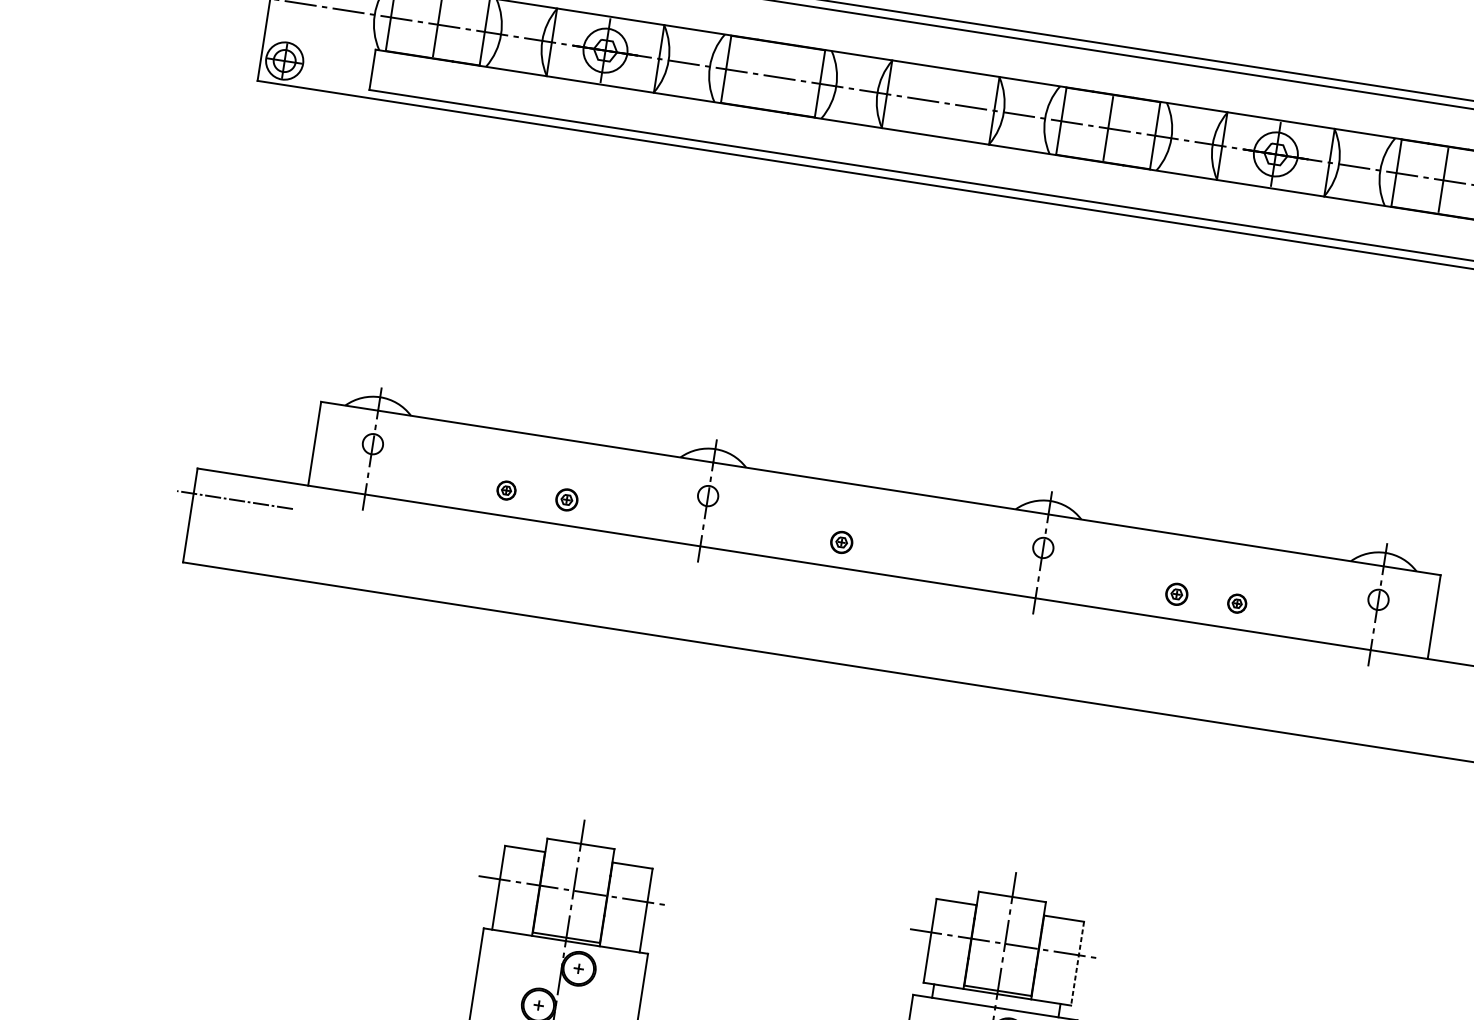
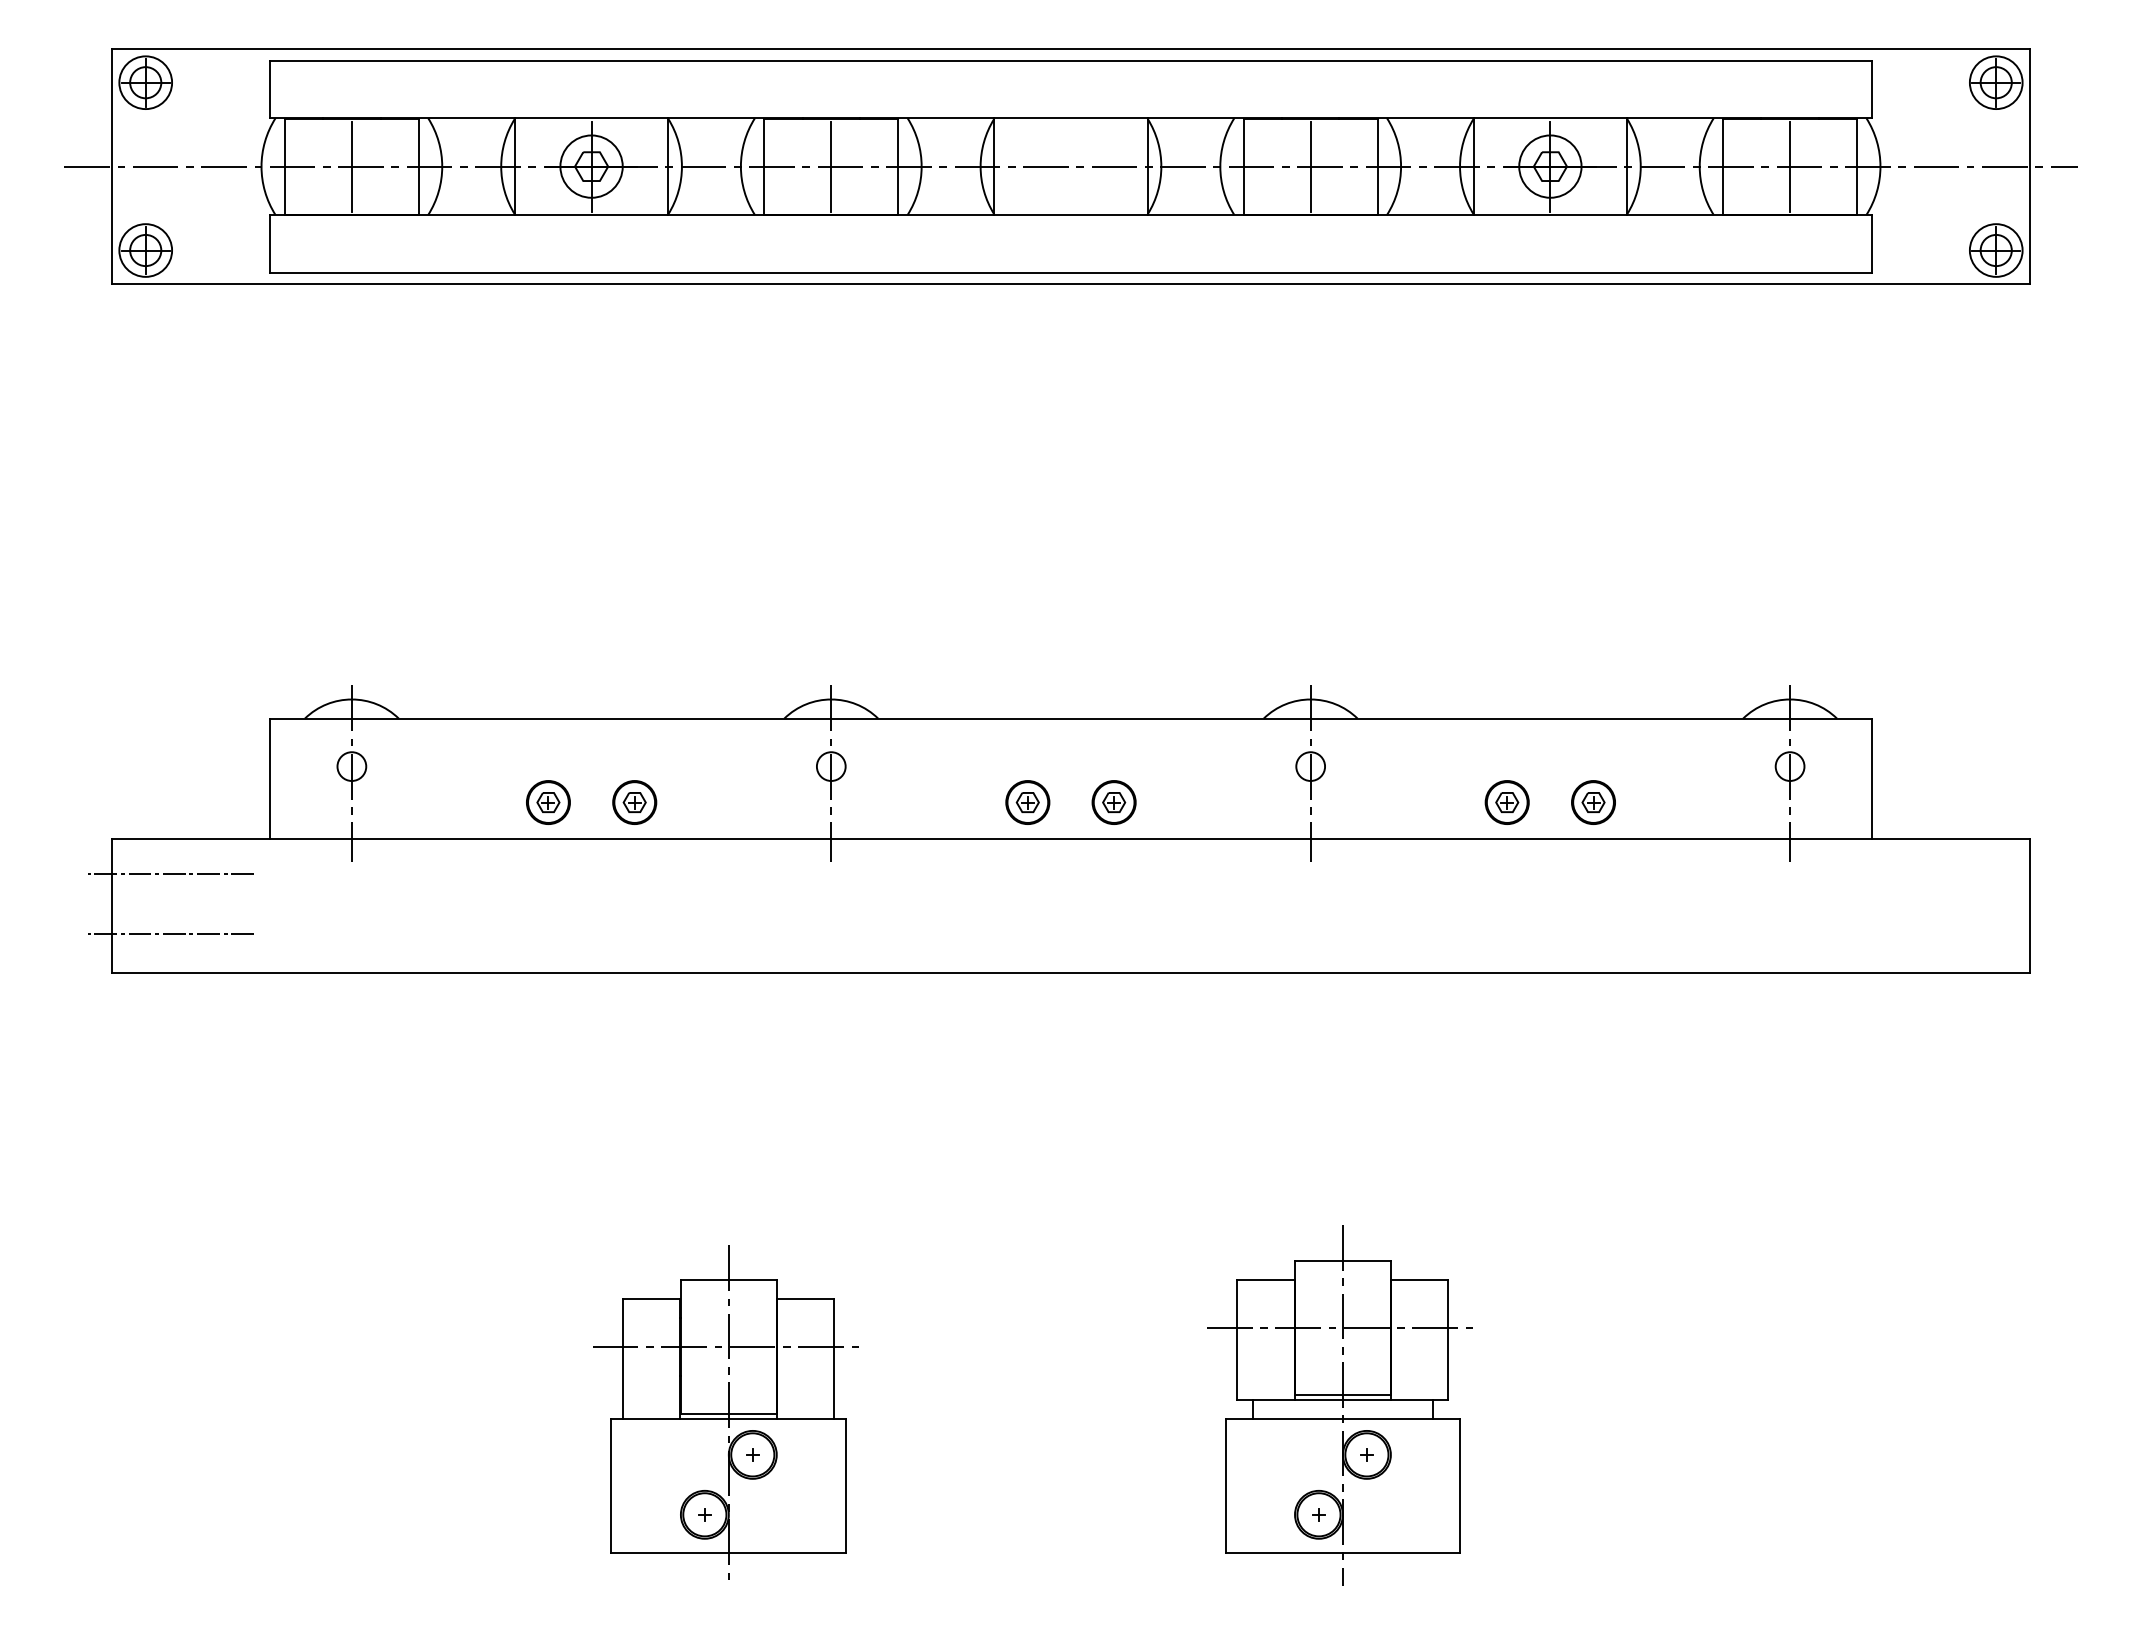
line: (773, 76) -> (831, 166), added
part: (506, 490) -> (548, 802), size x1.67
part: (566, 499) -> (634, 802), size x1.43
line: (228, 542) -> (171, 934), added
part: (841, 542) -> (1027, 802), size x1.43
part: (901, 551) -> (1113, 802), added
part: (1176, 594) -> (1506, 802), size x1.43
part: (1237, 603) -> (1593, 802), size x1.67
line: (1077, 963) -> (1448, 1339), dashed -> solid

